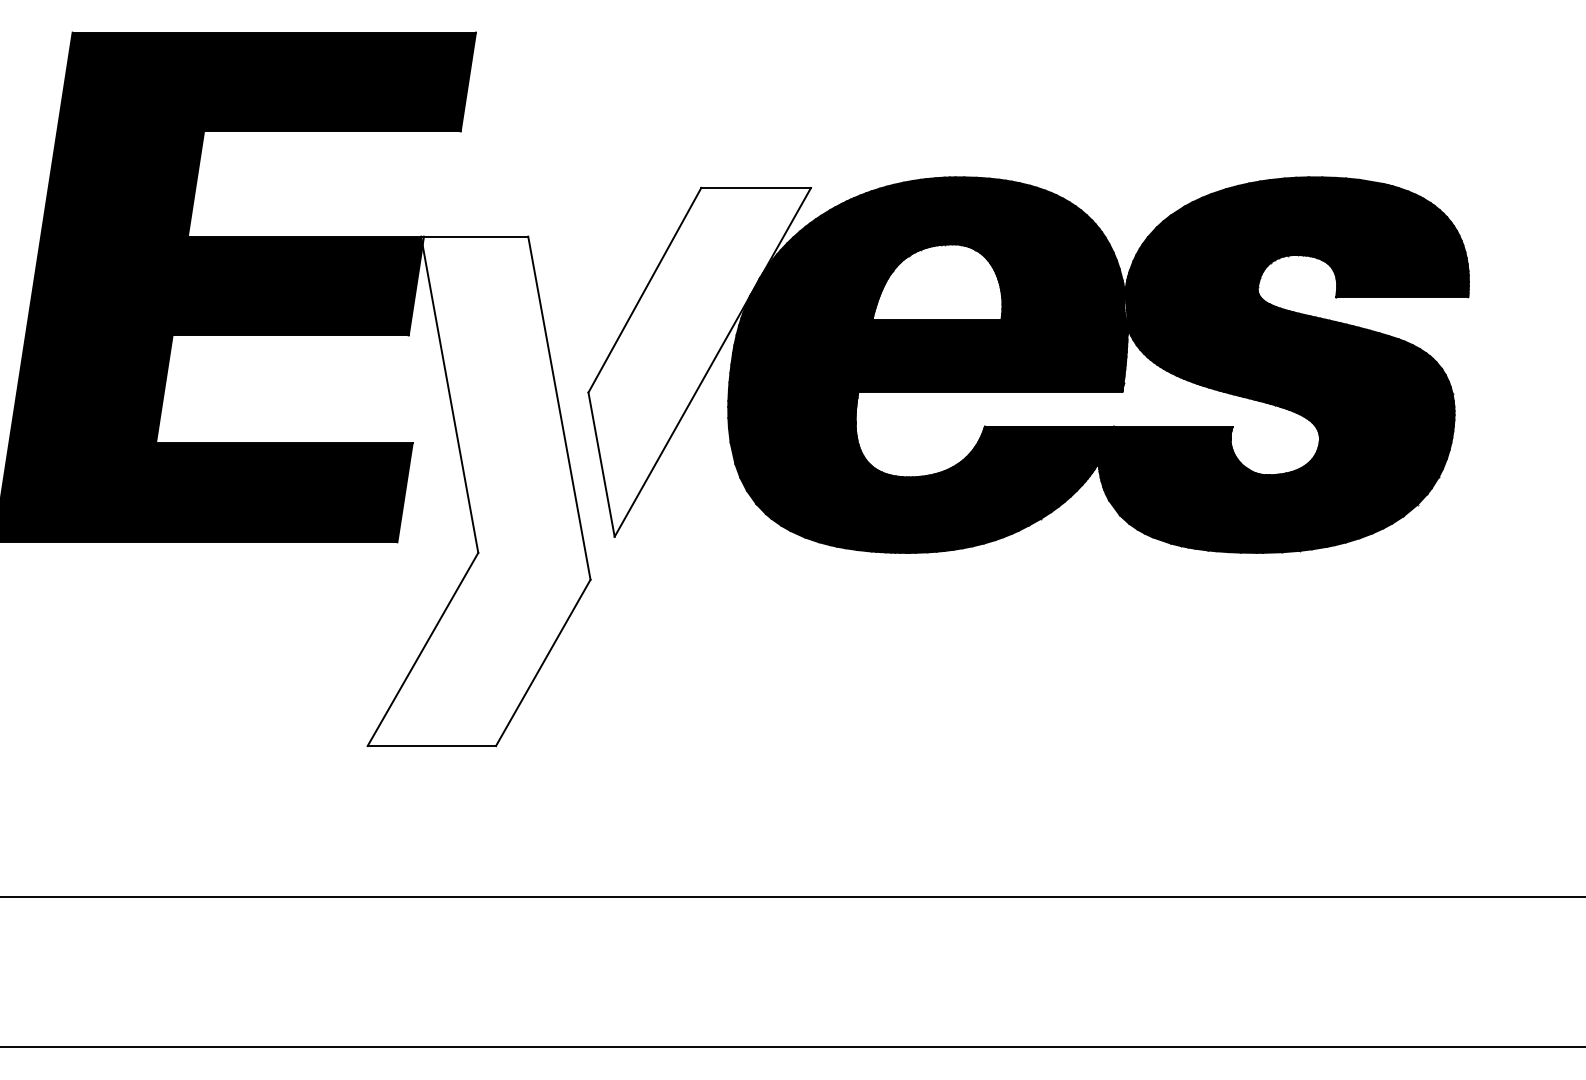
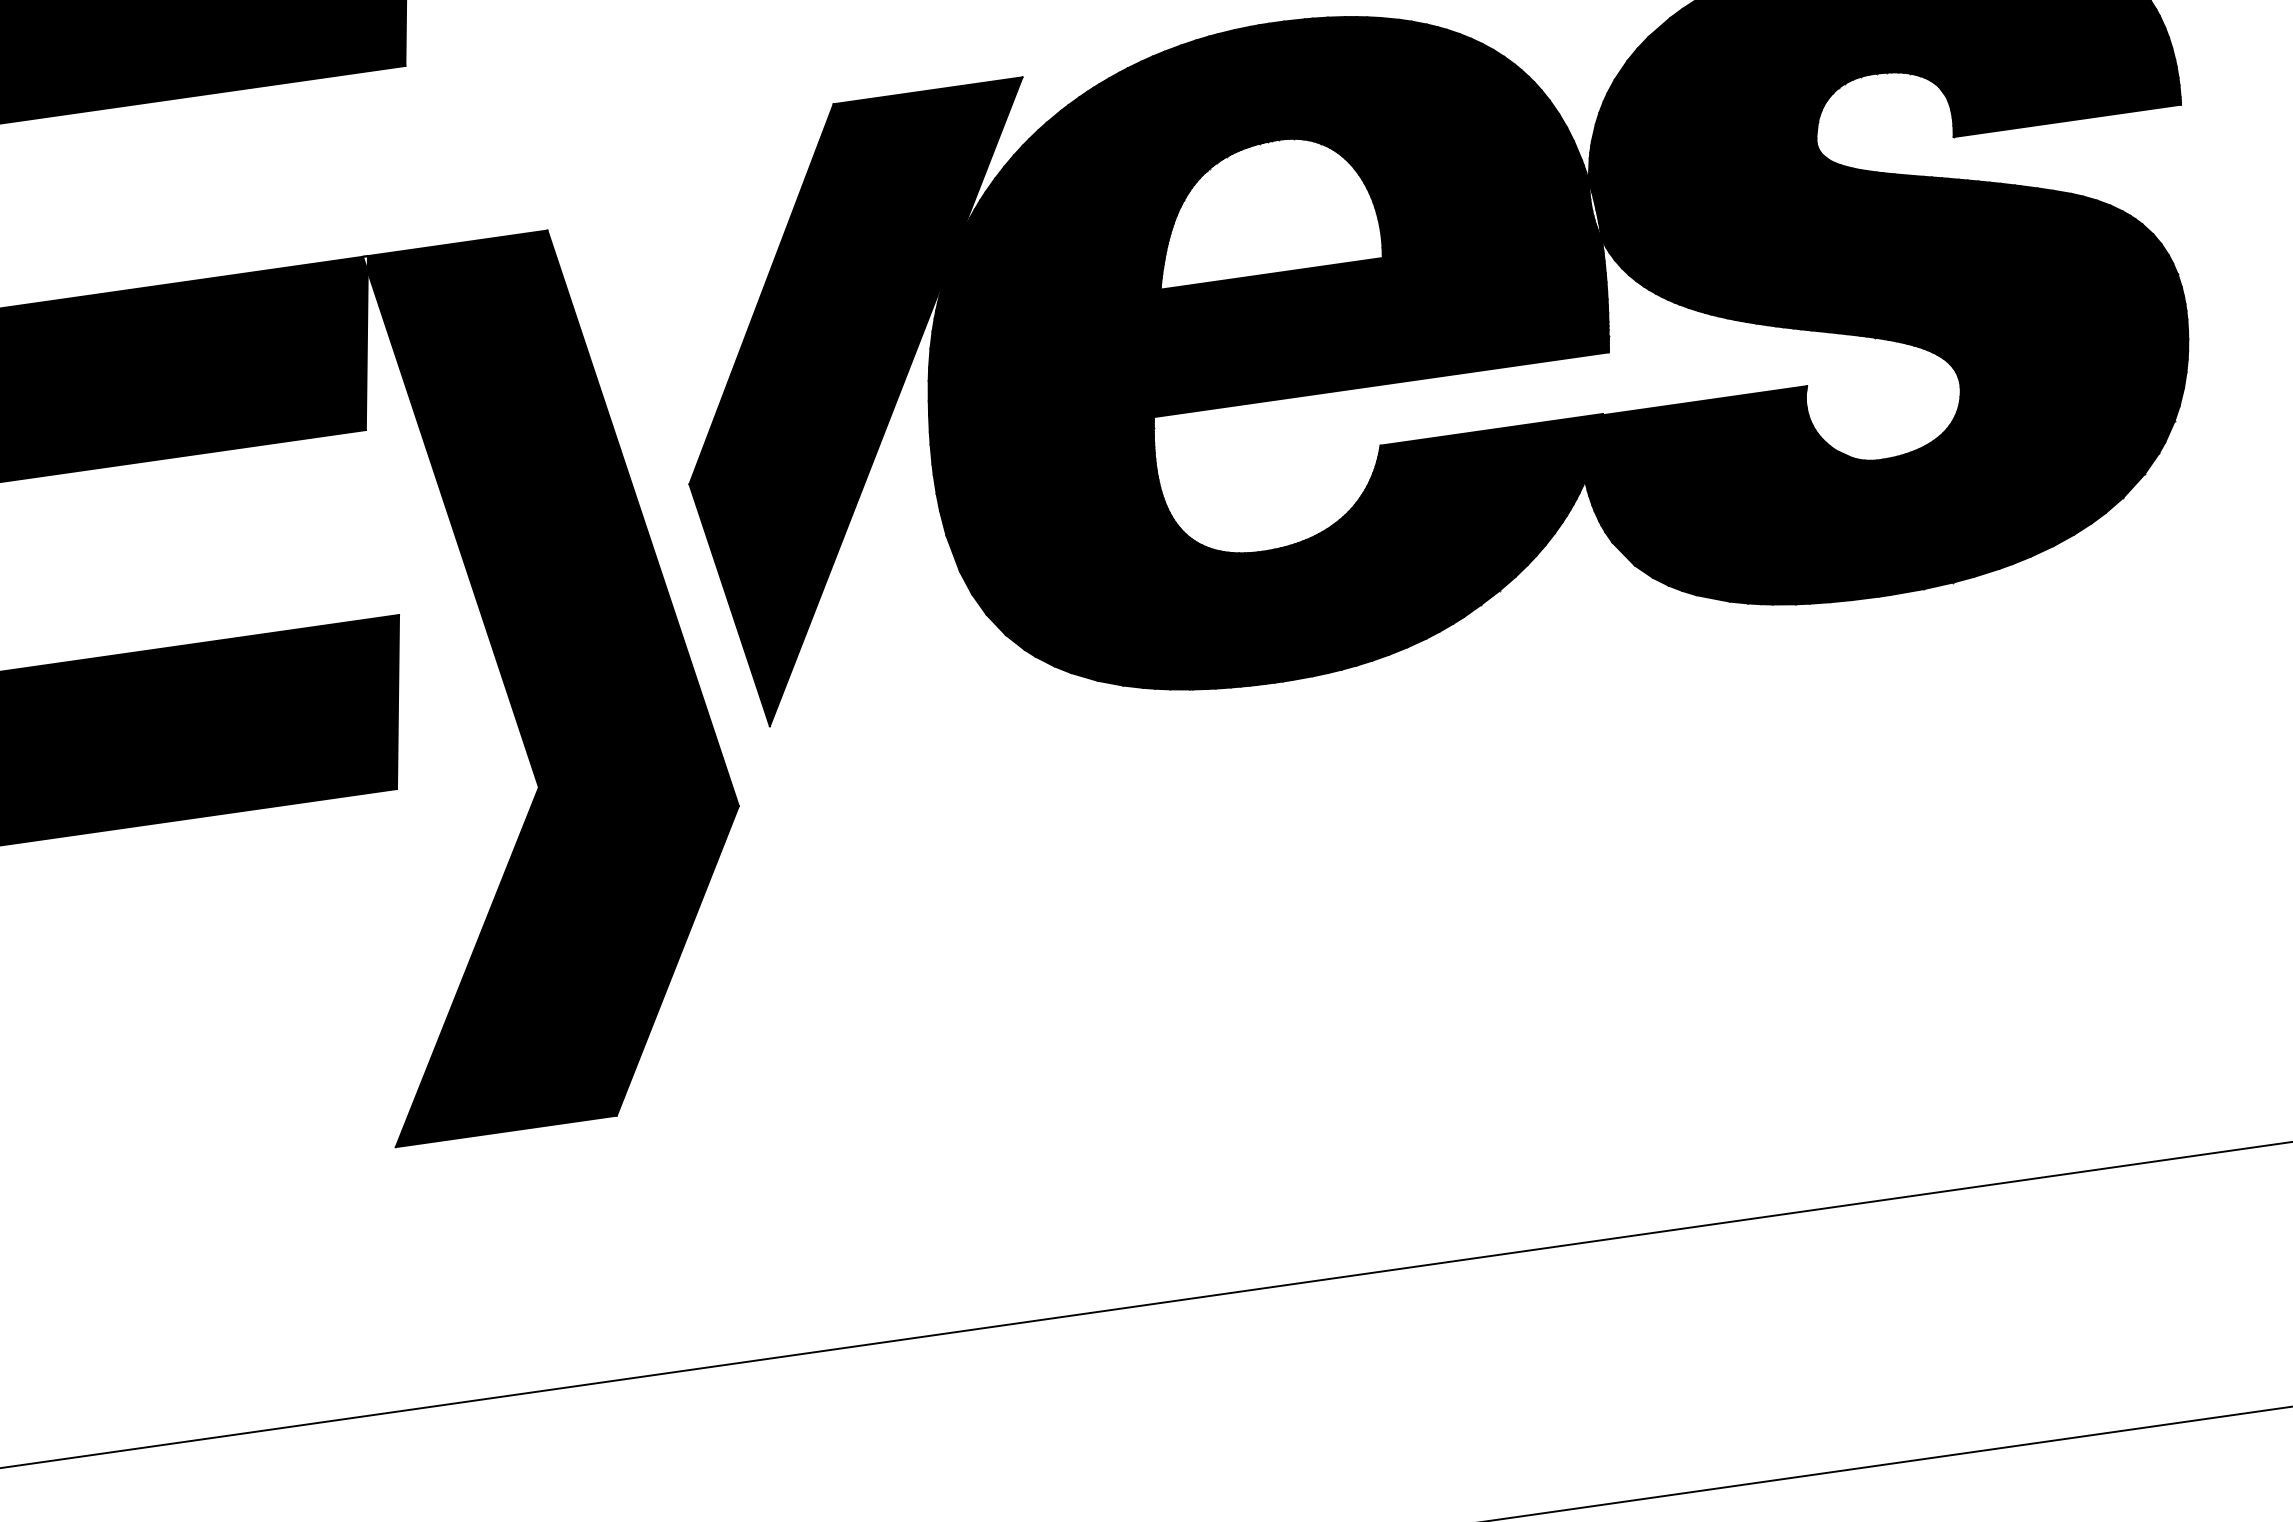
fill: (699, 361) -> (872, 403), added
fill: (478, 491) -> (524, 681), added

